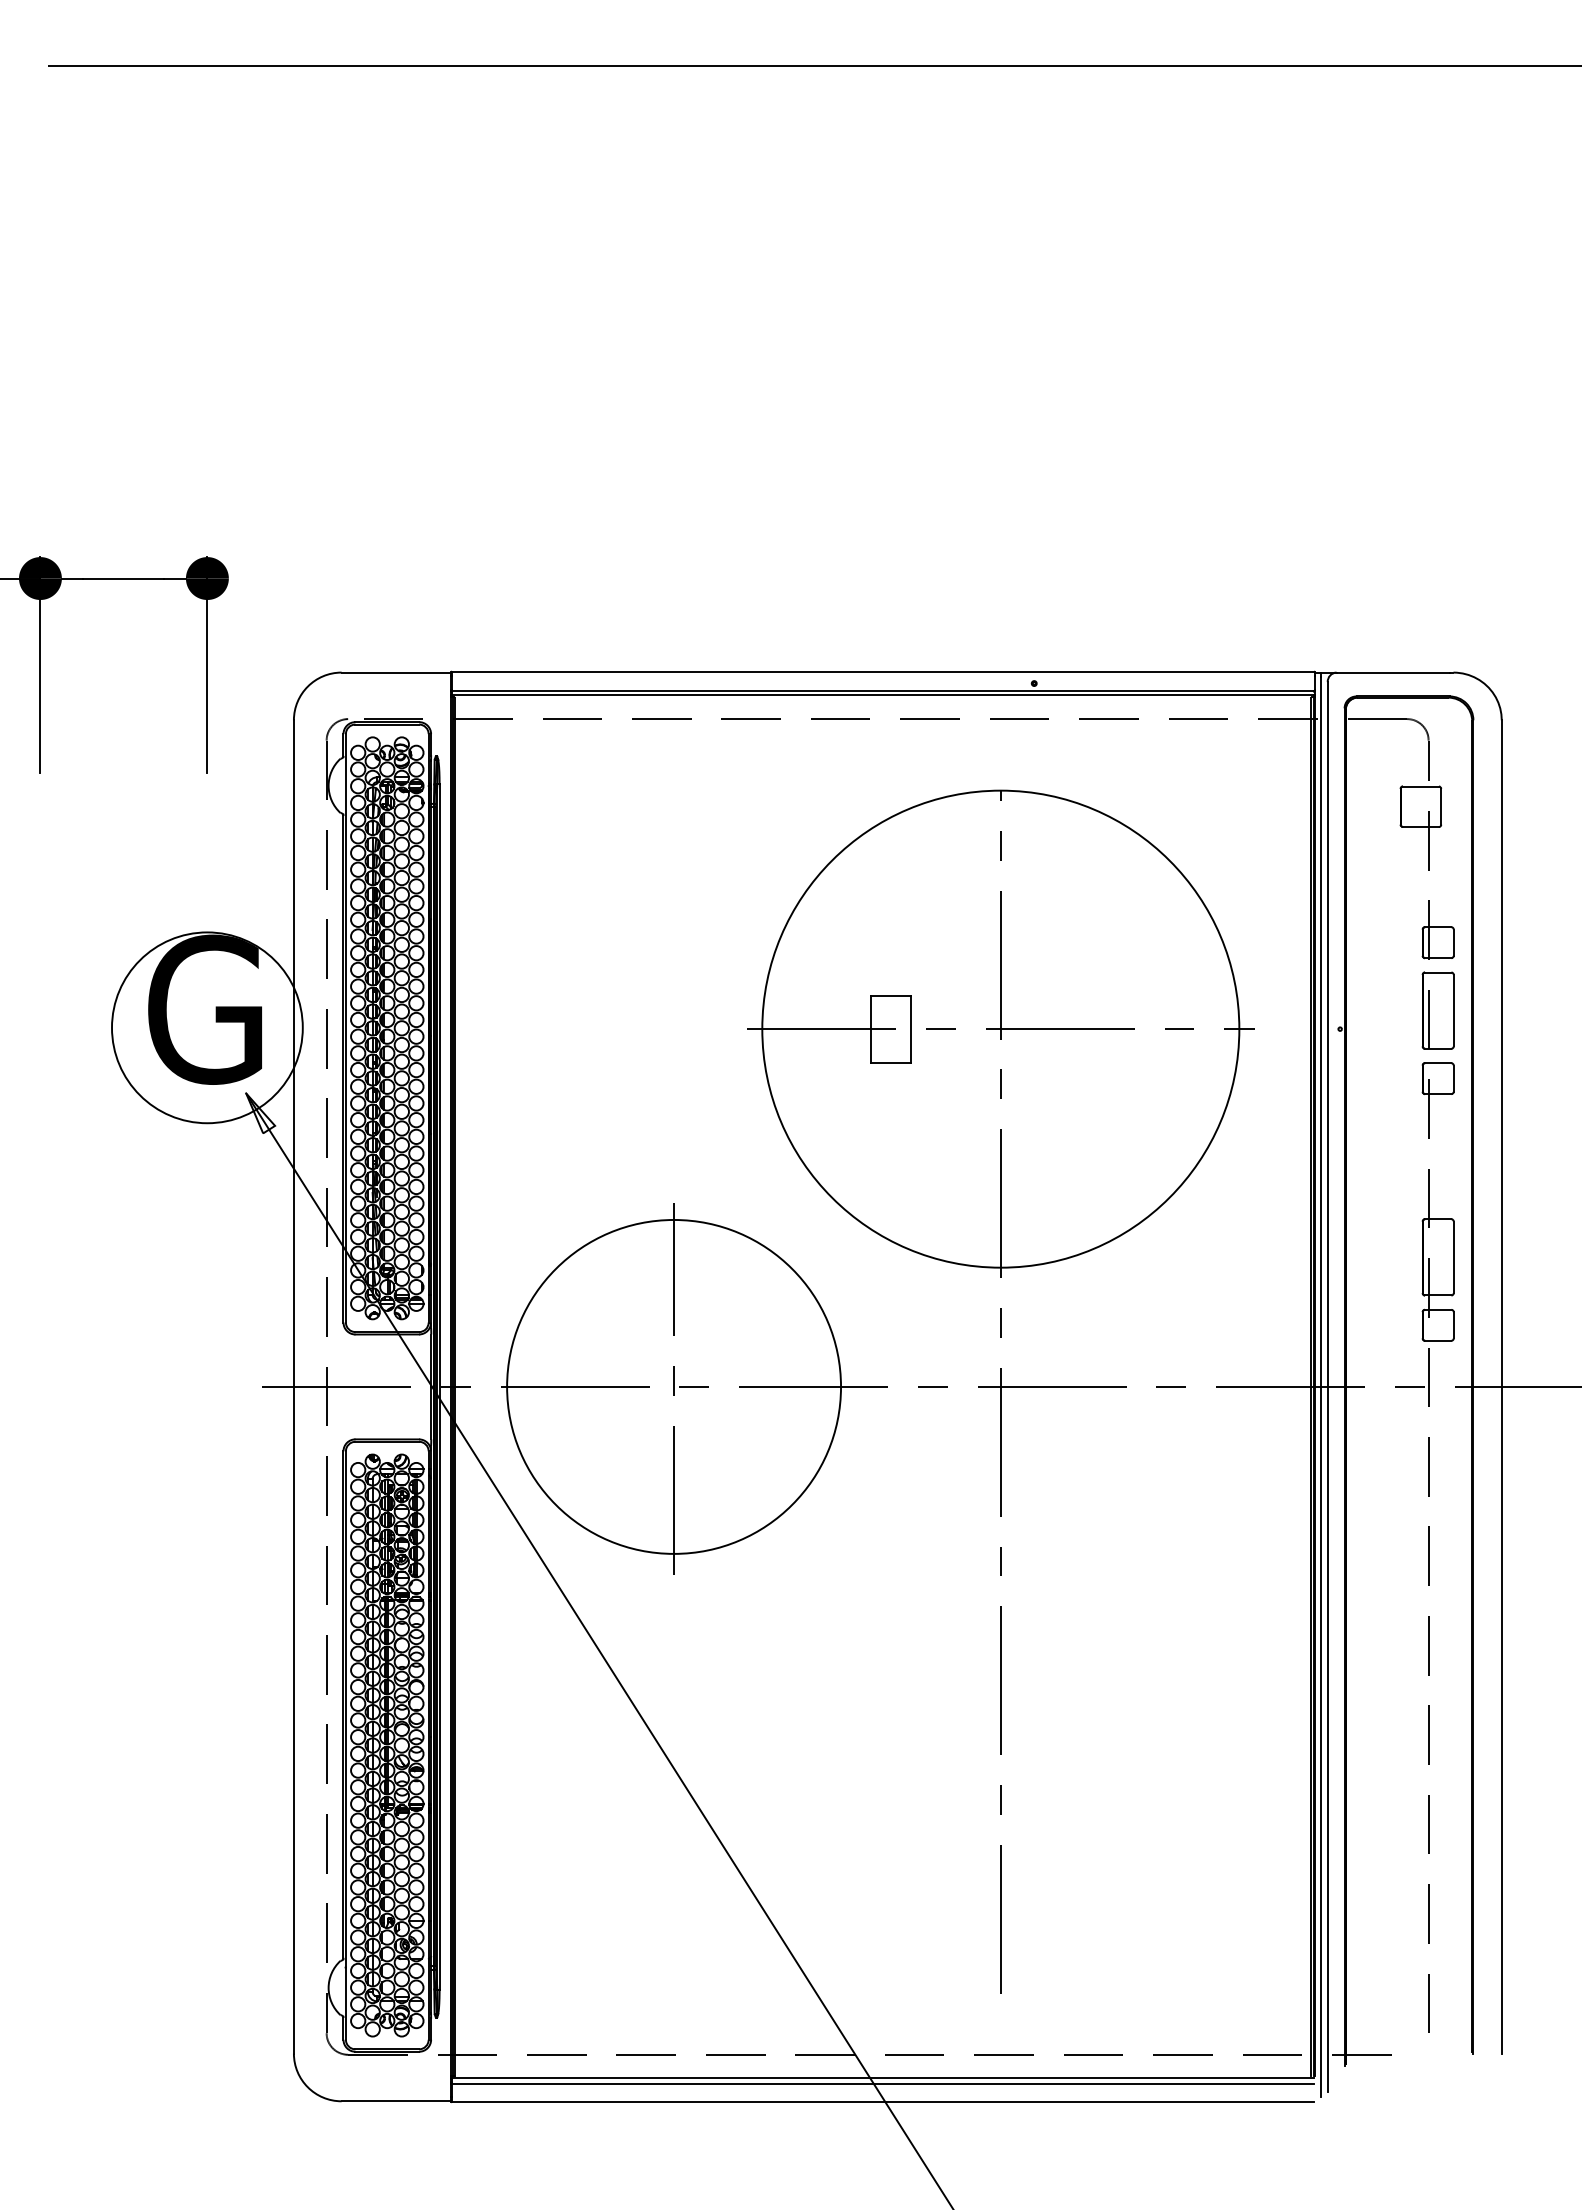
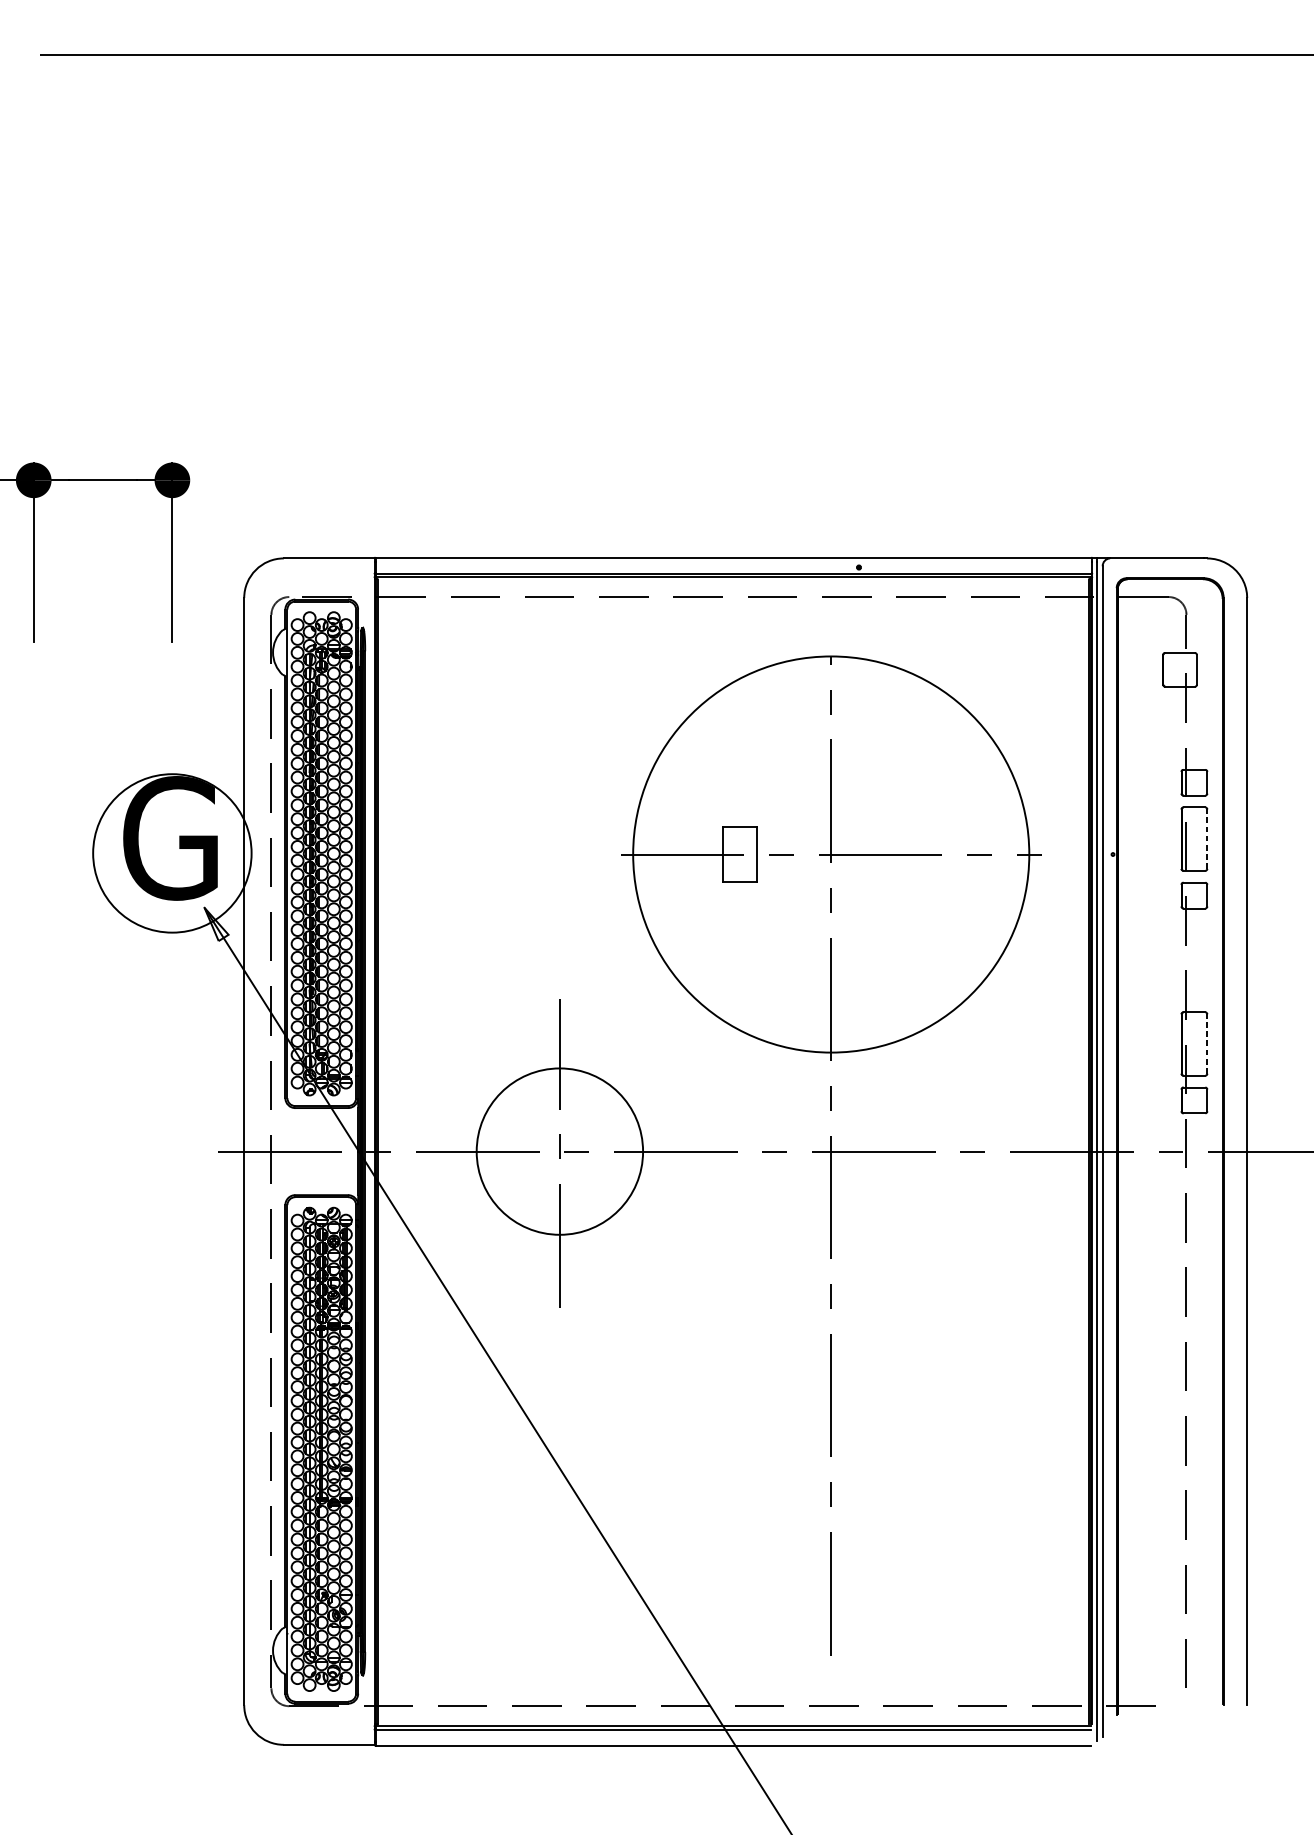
line: (1453, 1010) -> (1207, 839), solid -> dashed
line: (1453, 1257) -> (1207, 1044), solid -> dashed
circle: (674, 1386) -> (560, 1151), size x0.6

